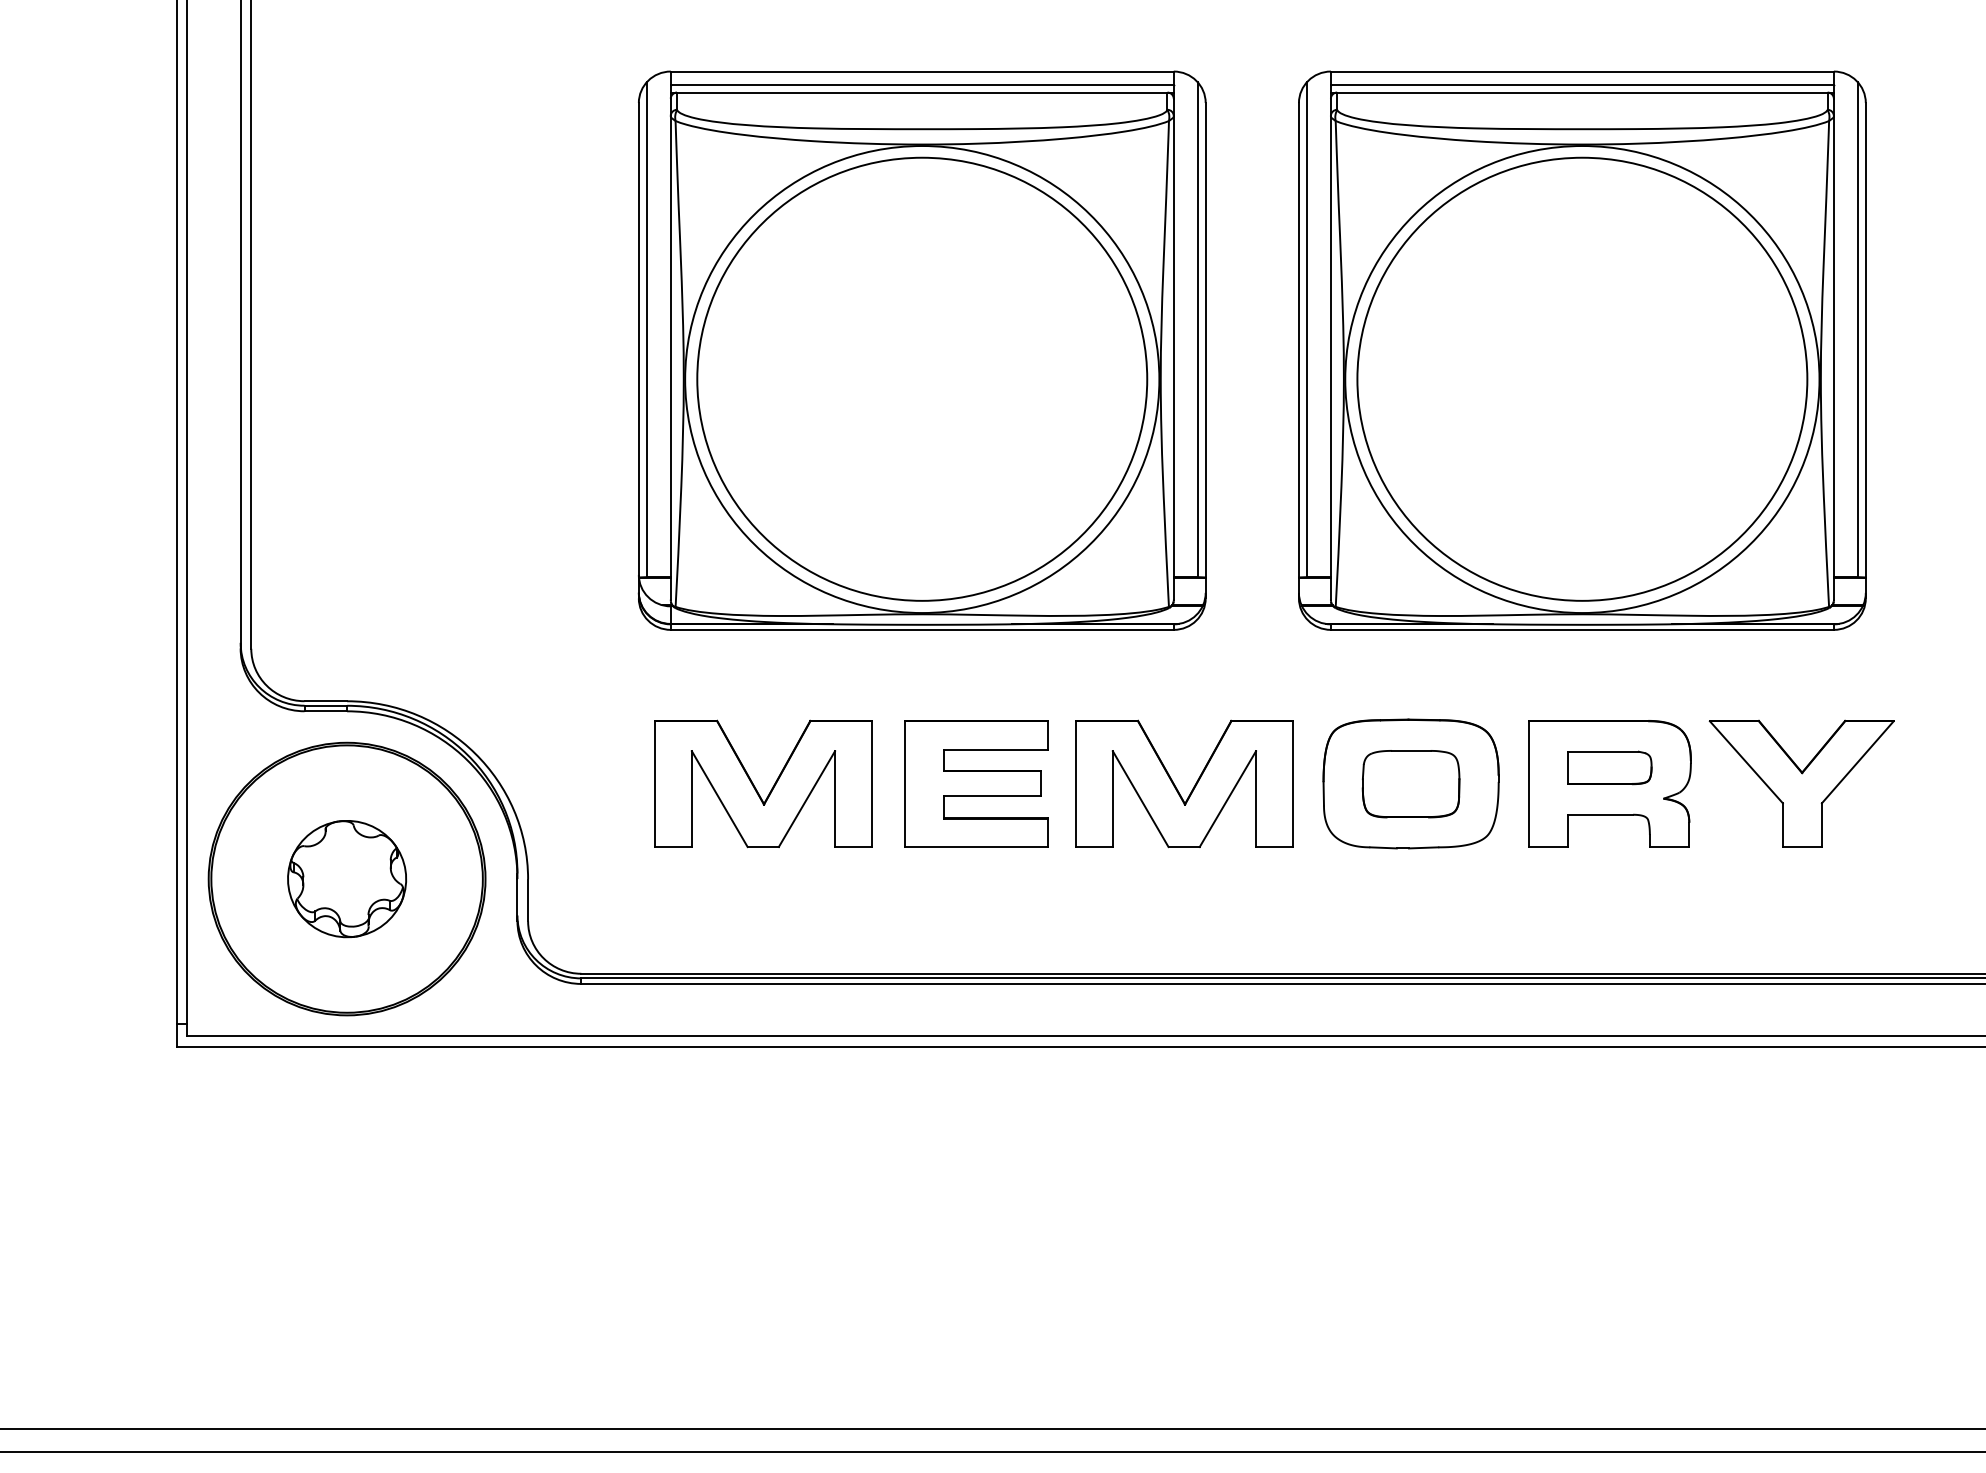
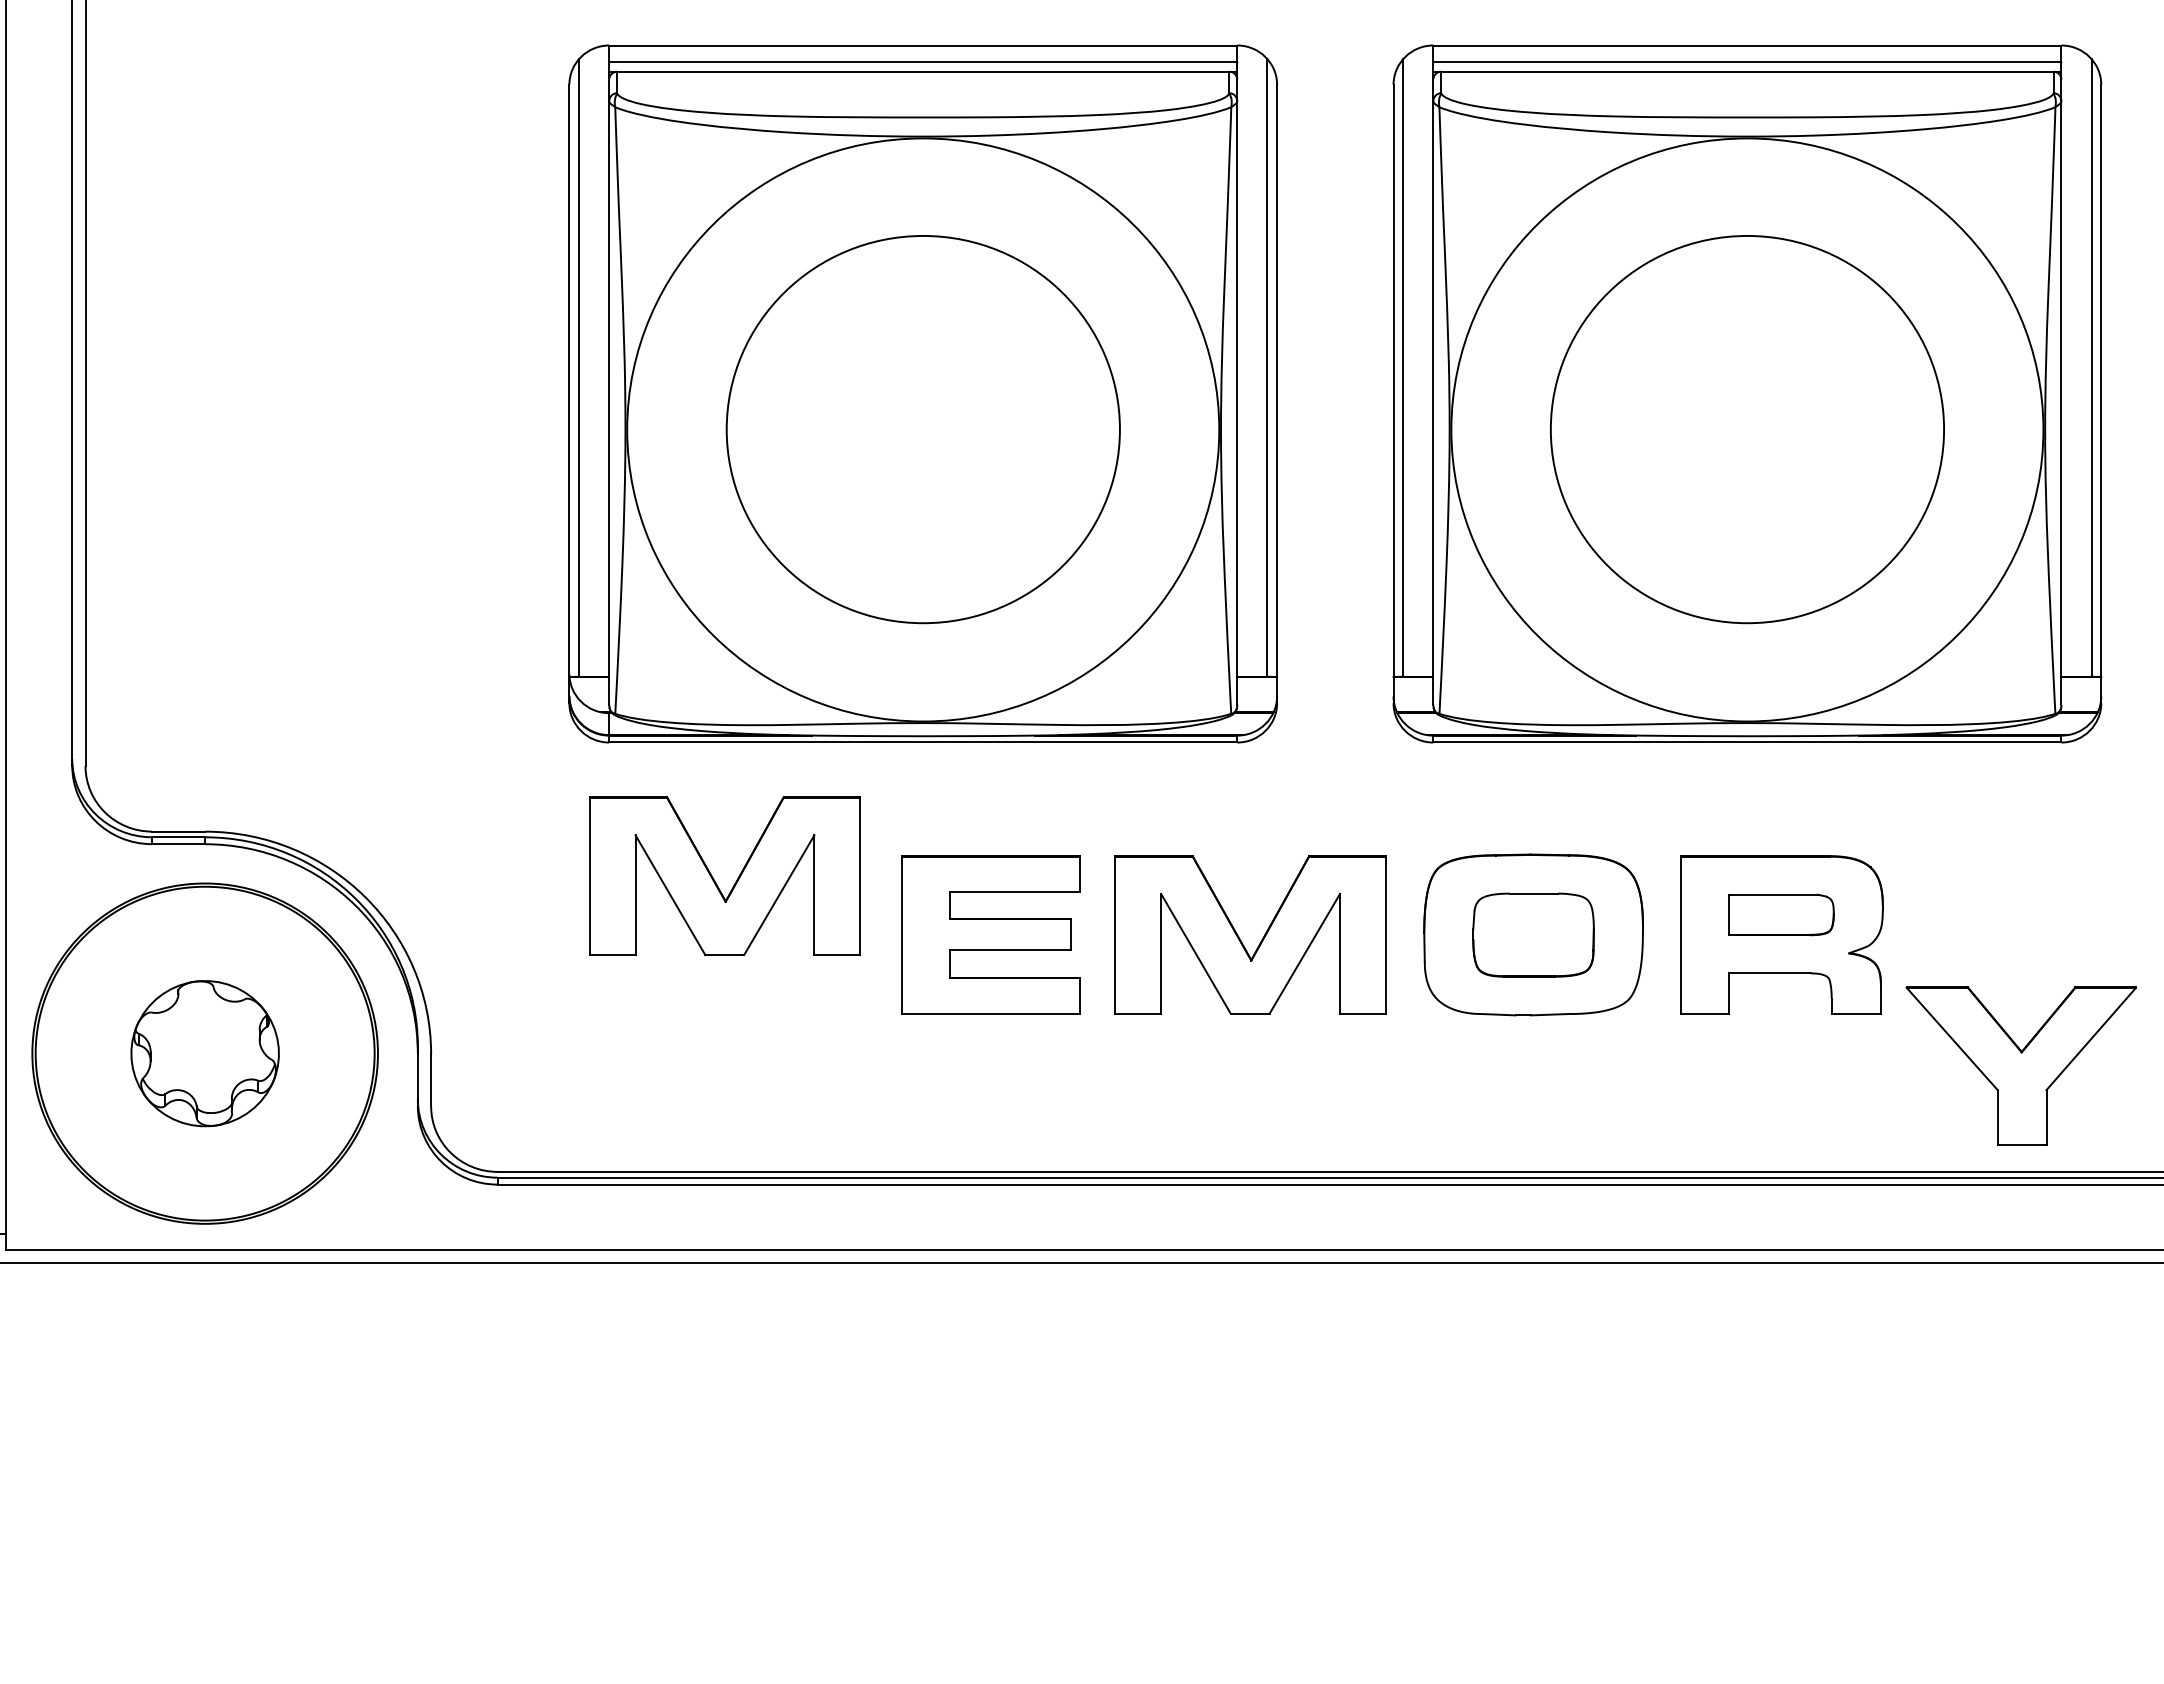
part: (922, 378) -> (923, 428), size x0.7
part: (1582, 378) -> (1747, 428), size x0.7
part: (1801, 783) -> (2020, 1065), moved
part: (755, 786) -> (715, 879), moved

